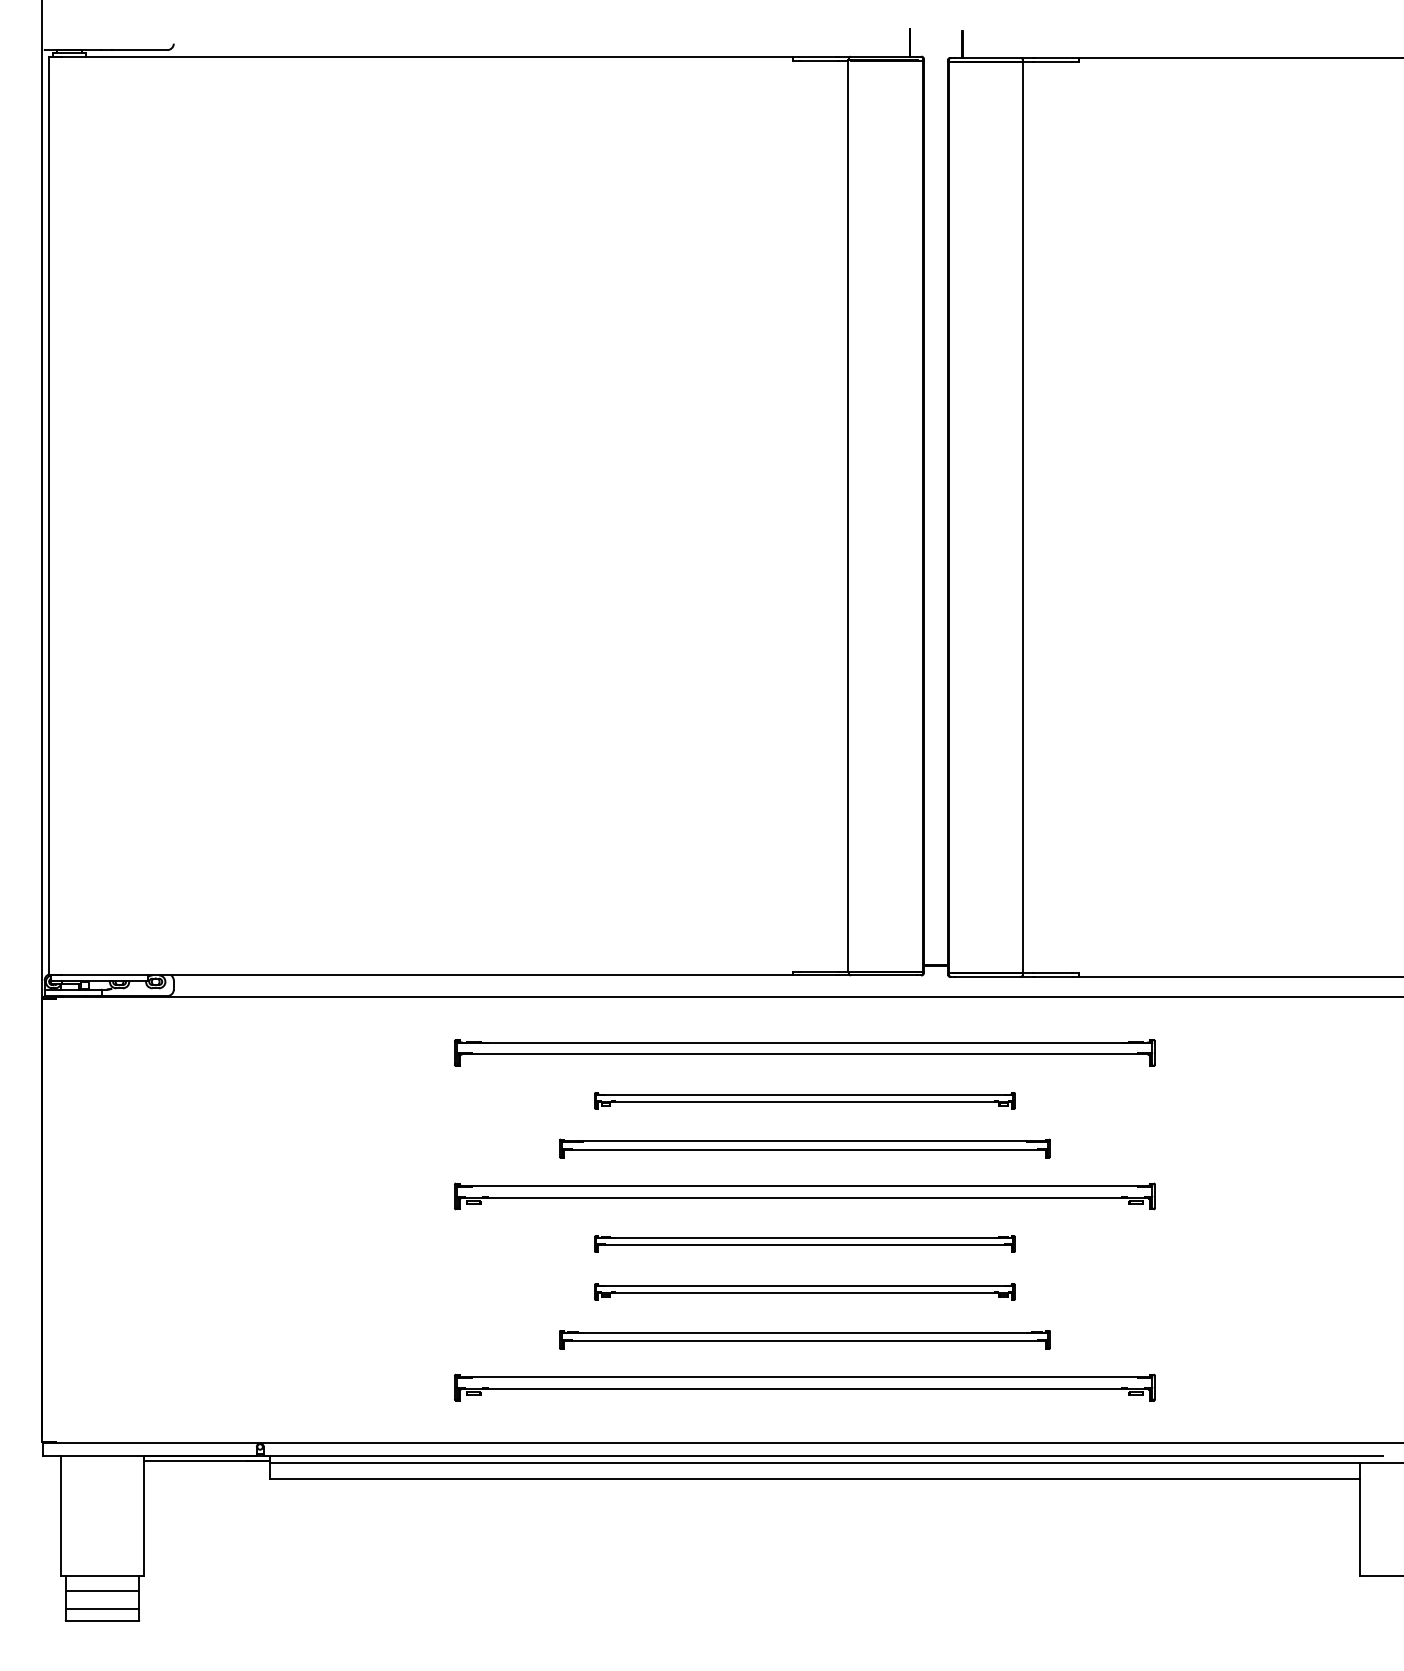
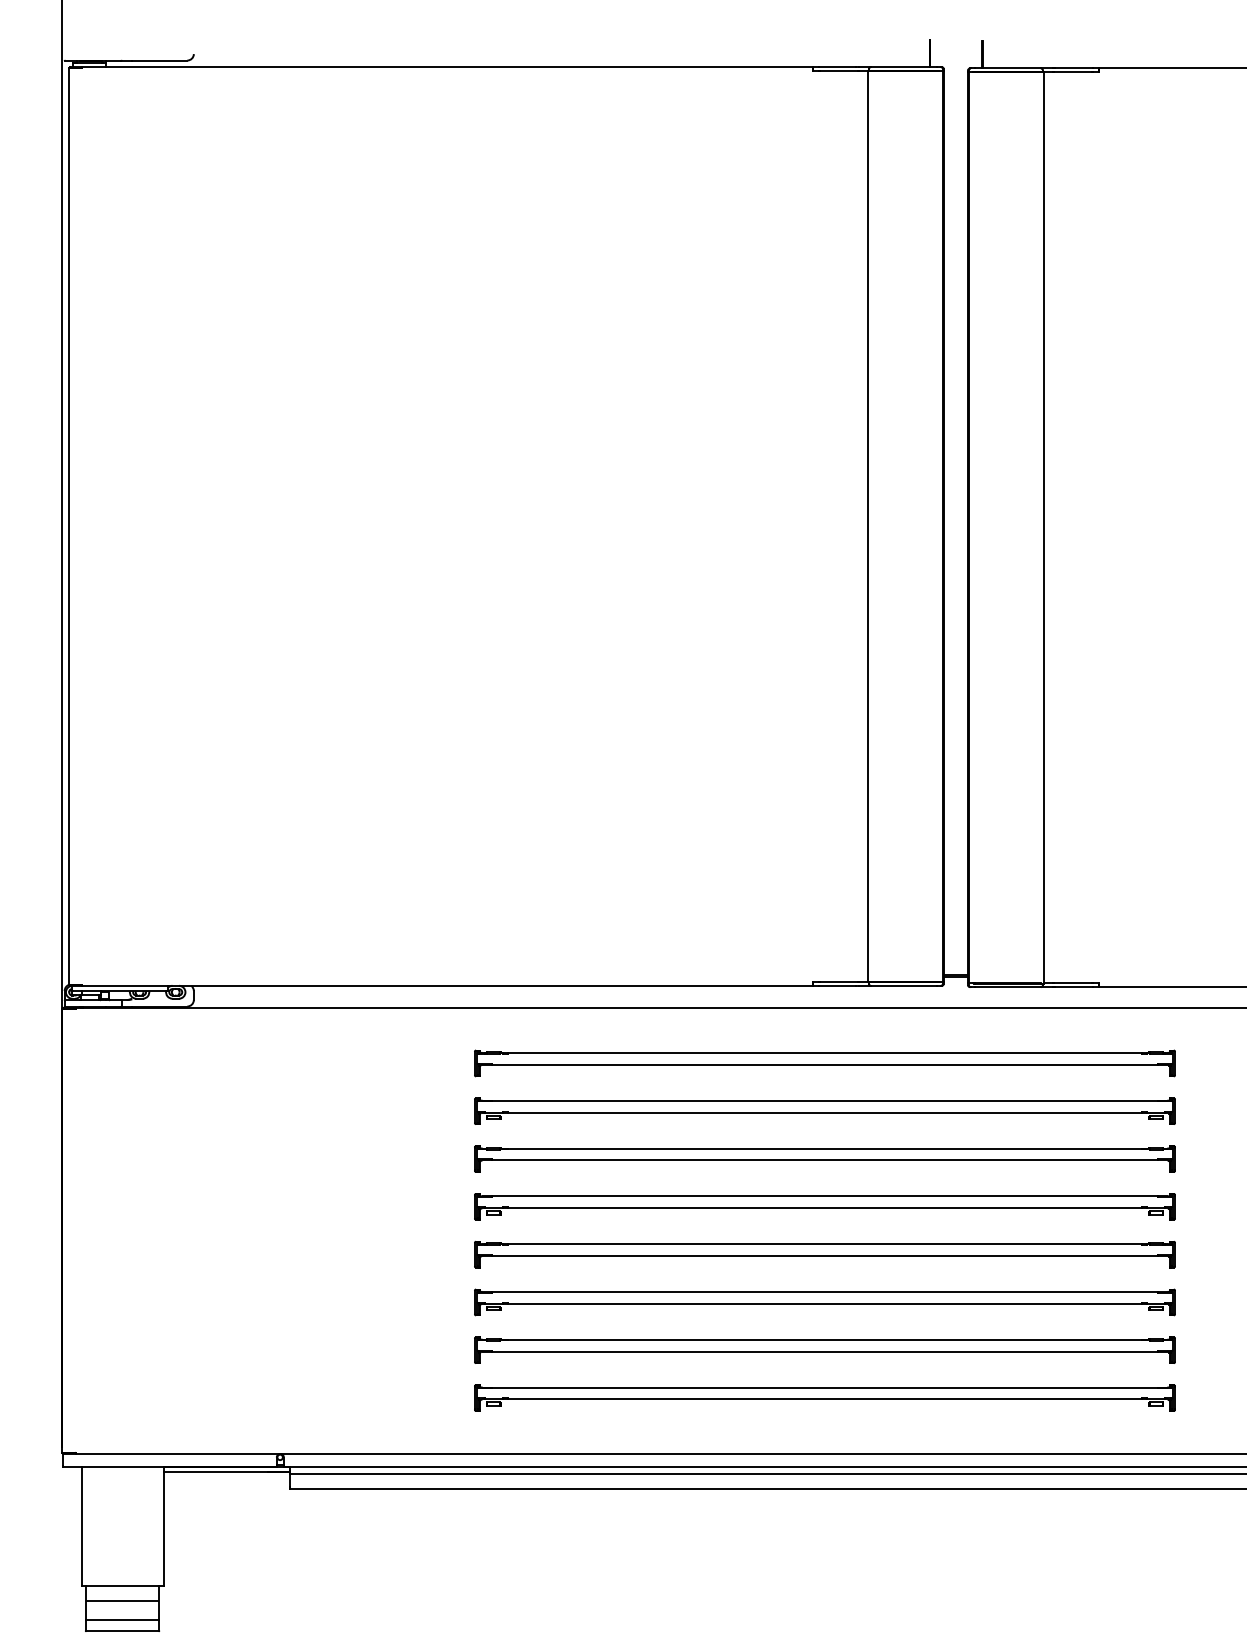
part: (804, 1100) -> (824, 1110), size x1.67
part: (804, 1148) -> (824, 1158), size x1.43
part: (804, 1243) -> (824, 1253), size x1.67
part: (804, 1291) -> (824, 1301), size x1.67
part: (804, 1339) -> (824, 1349), size x1.43

